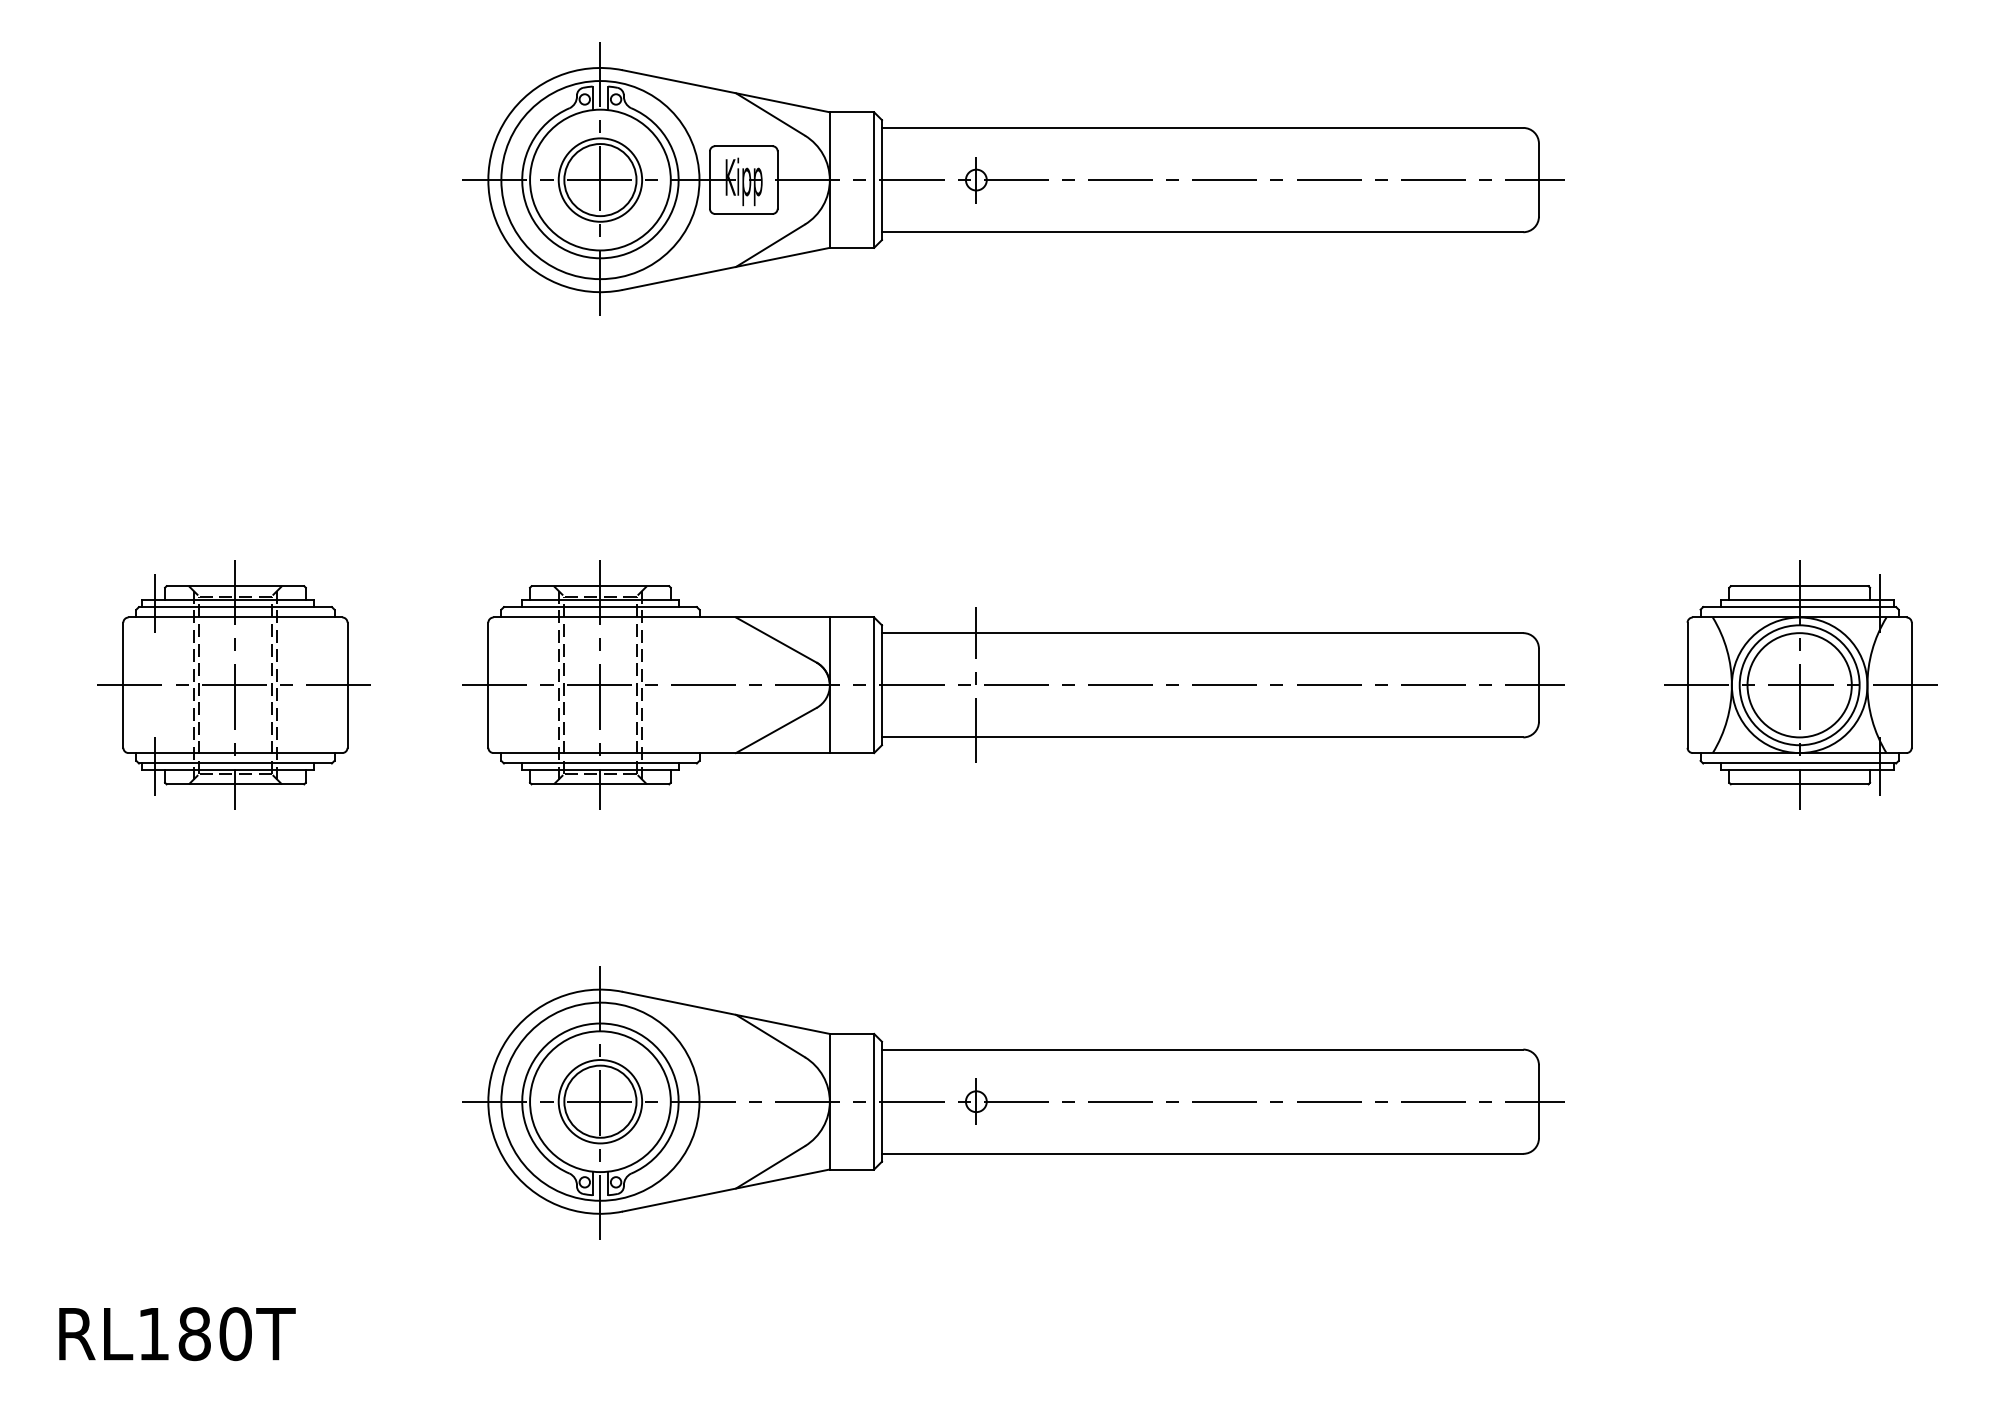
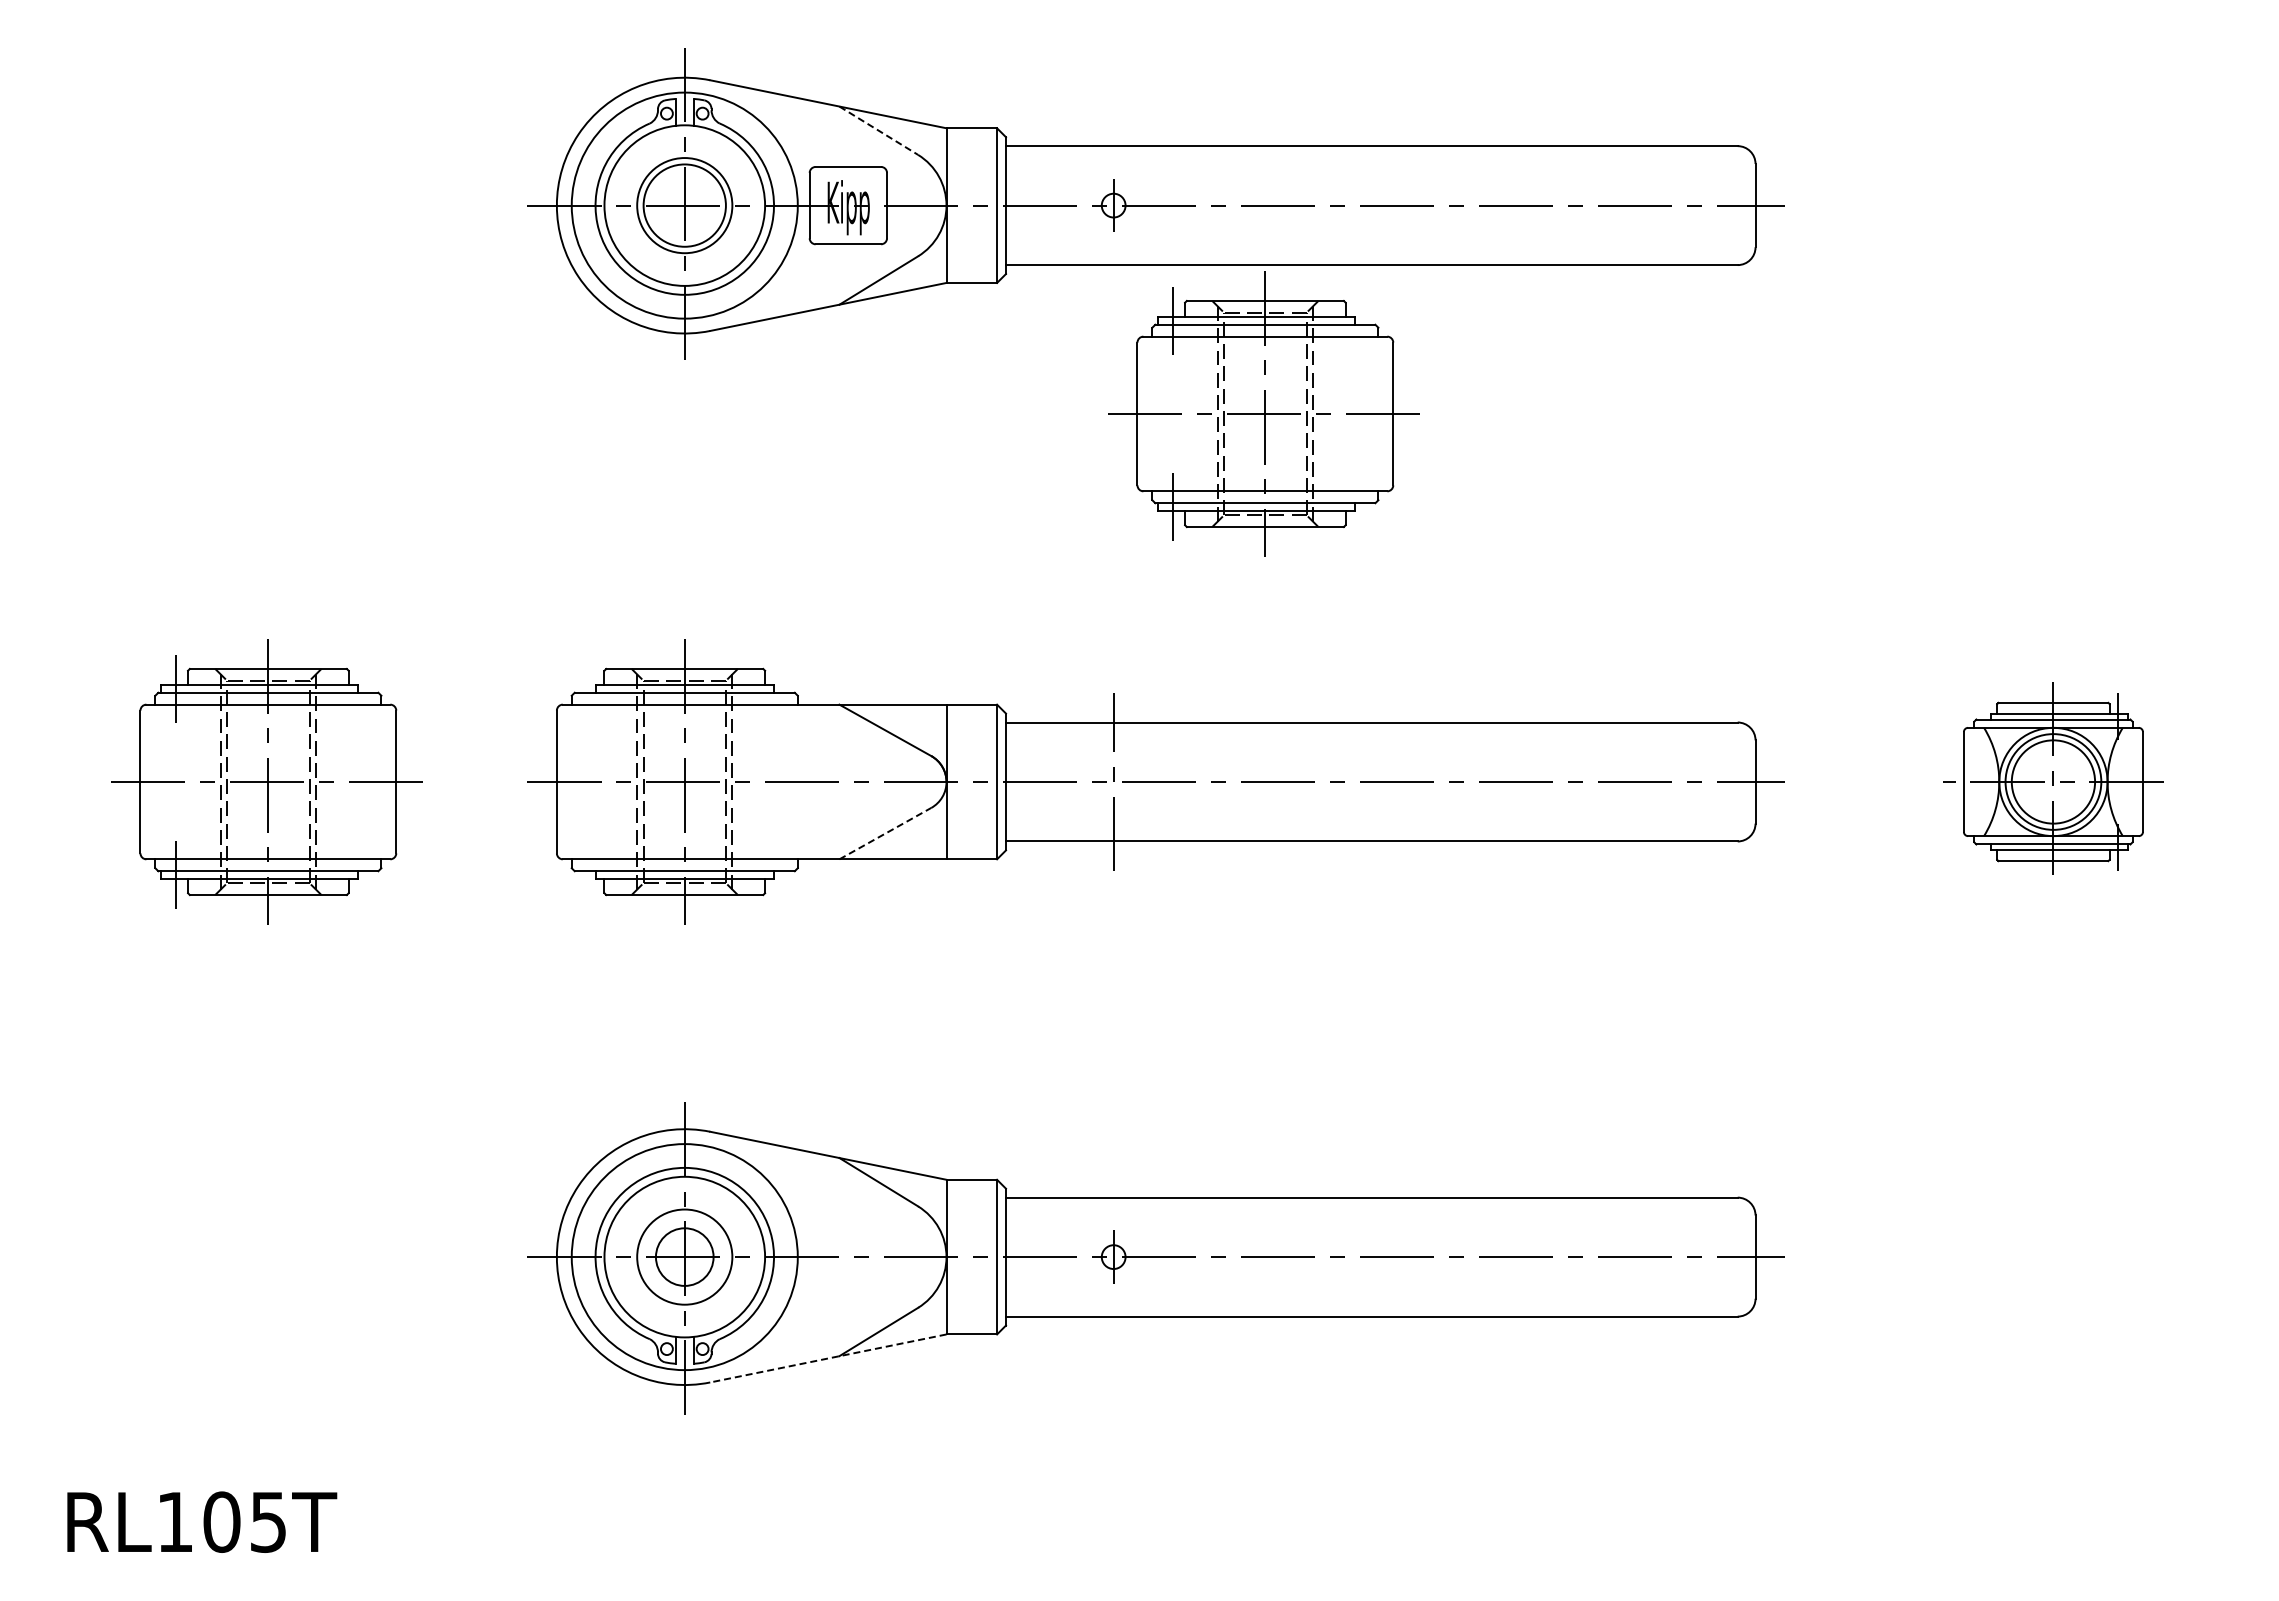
line: (771, 115) -> (879, 131), solid -> dashed
part: (1107, 362) -> (1263, 413), added
part: (1800, 684) -> (2054, 781), size x0.7
line: (776, 730) -> (885, 833), solid -> dashed
circle: (600, 1101) -> (684, 1256), size x0.7
line: (726, 1190) -> (828, 1358), solid -> dashed
text: (215, 1333) -> (245, 1521), RL180T -> RL105T

